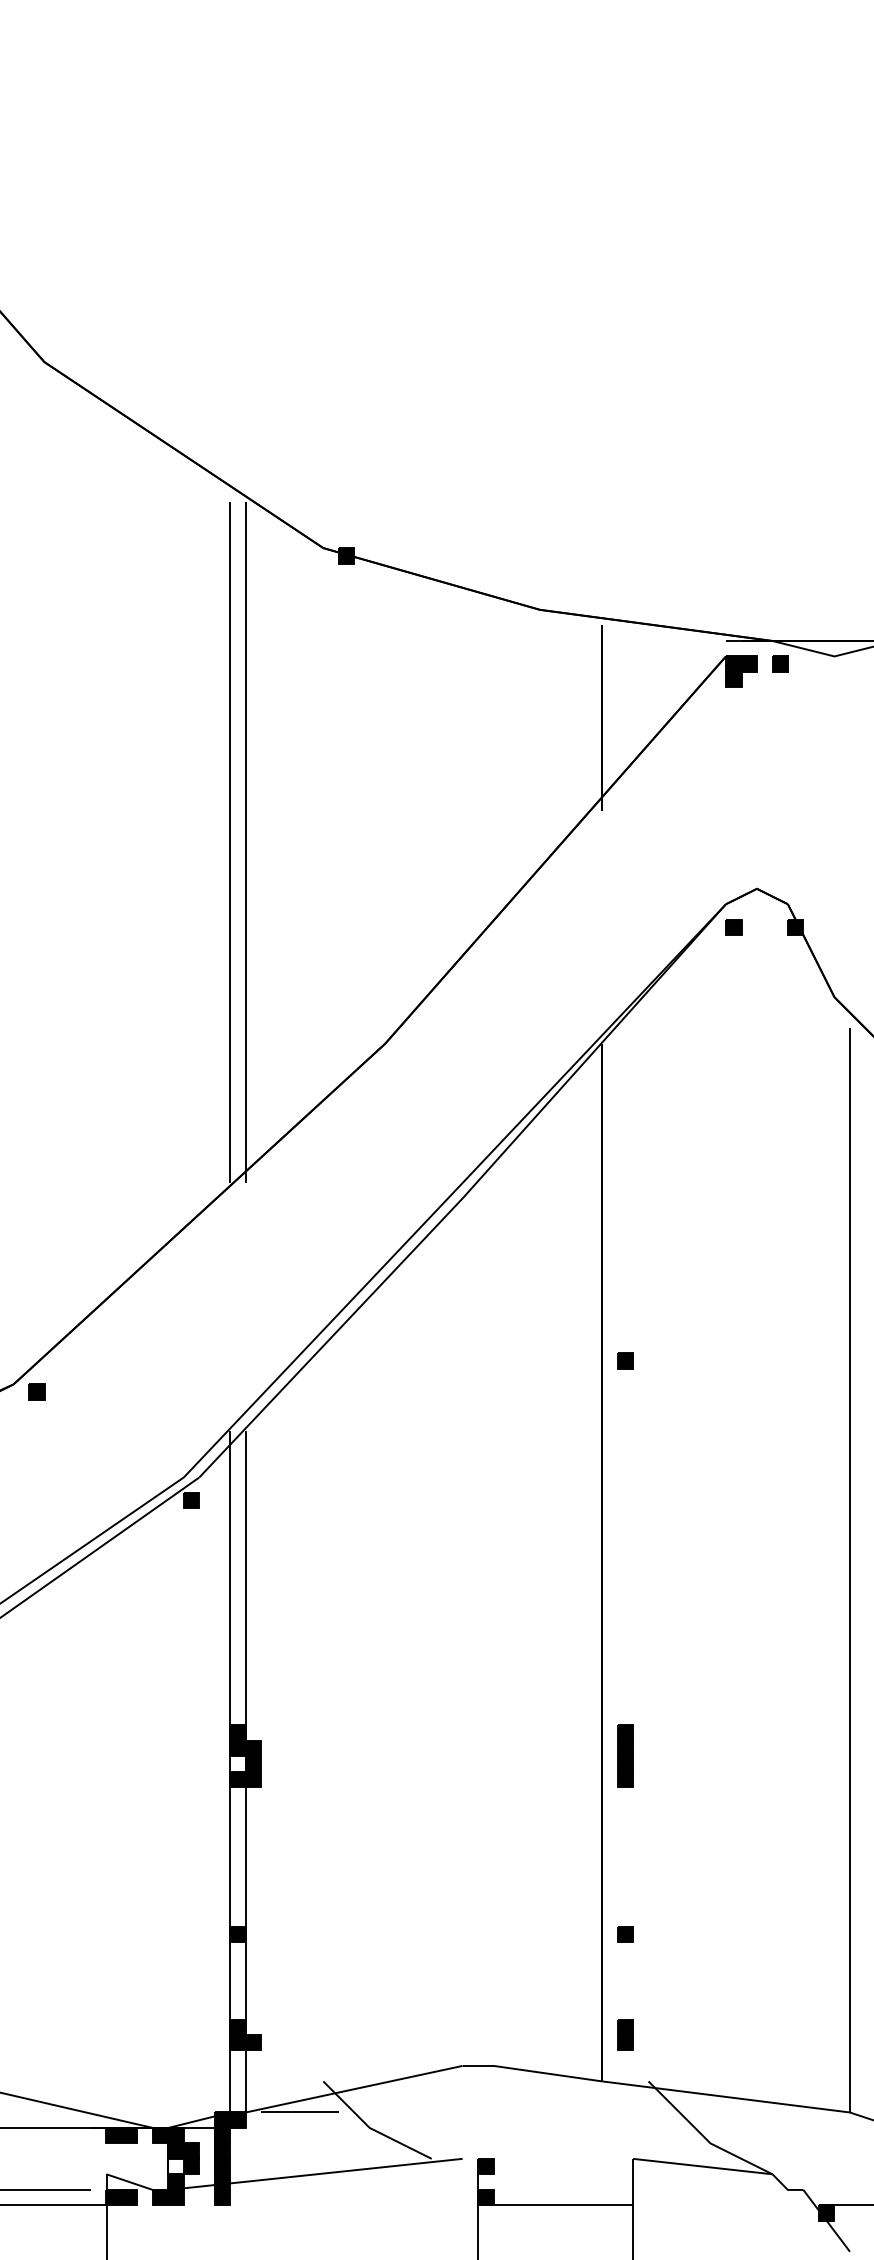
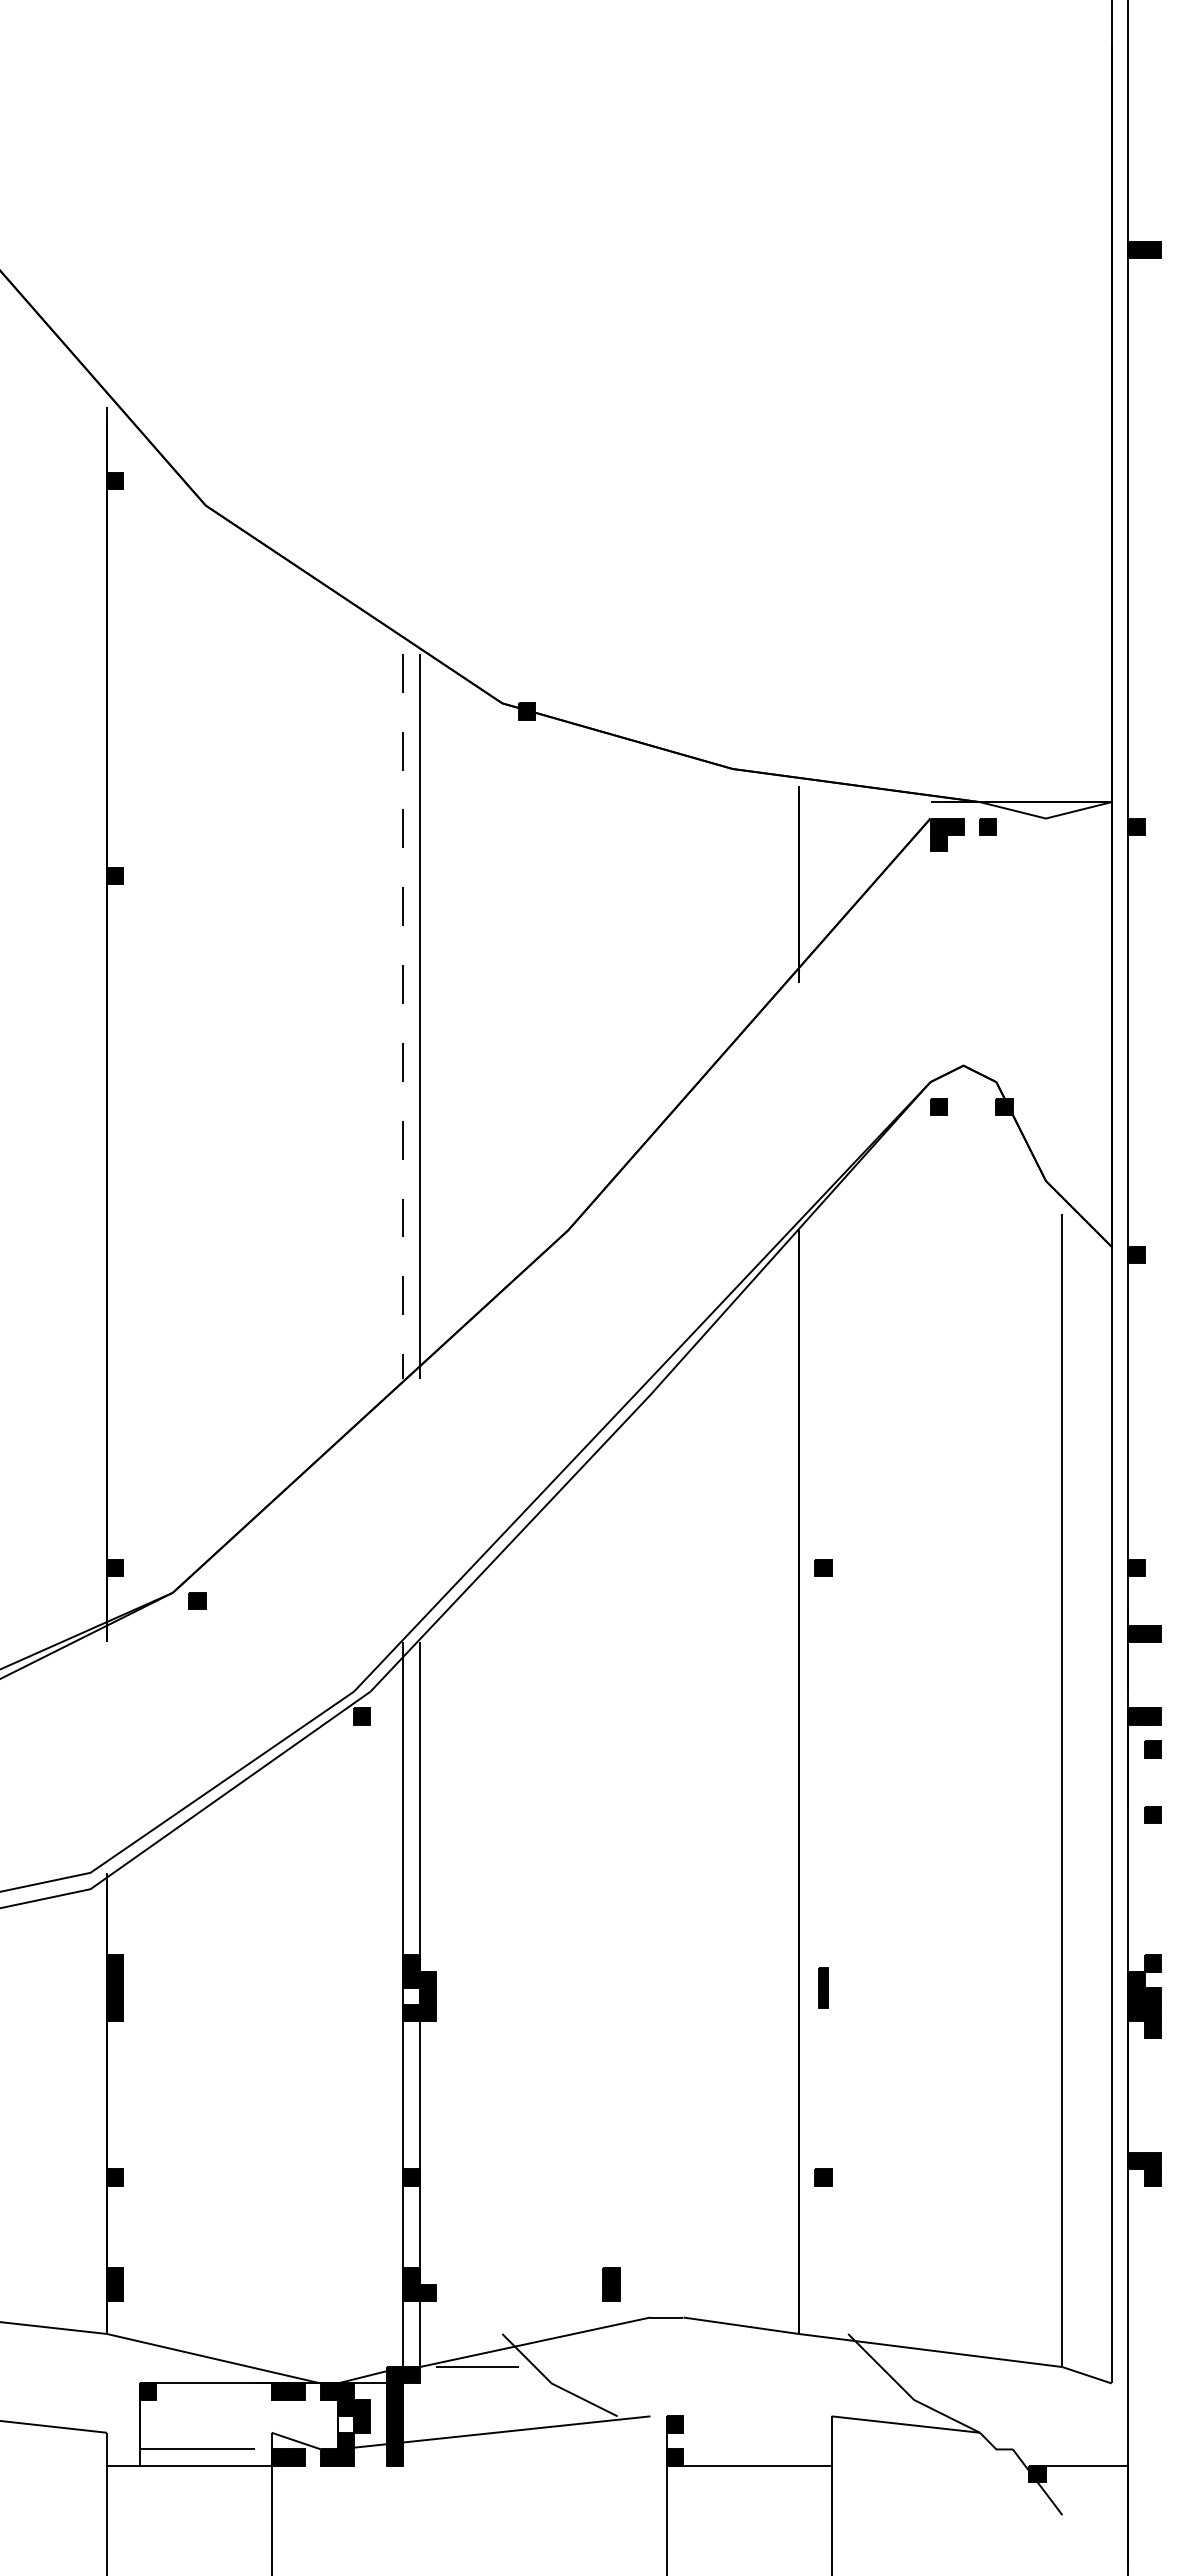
line: (230, 842) -> (403, 1016), solid -> dashed
part: (625, 1755) -> (823, 1987), size x0.6
part: (625, 2034) -> (611, 2284), moved

